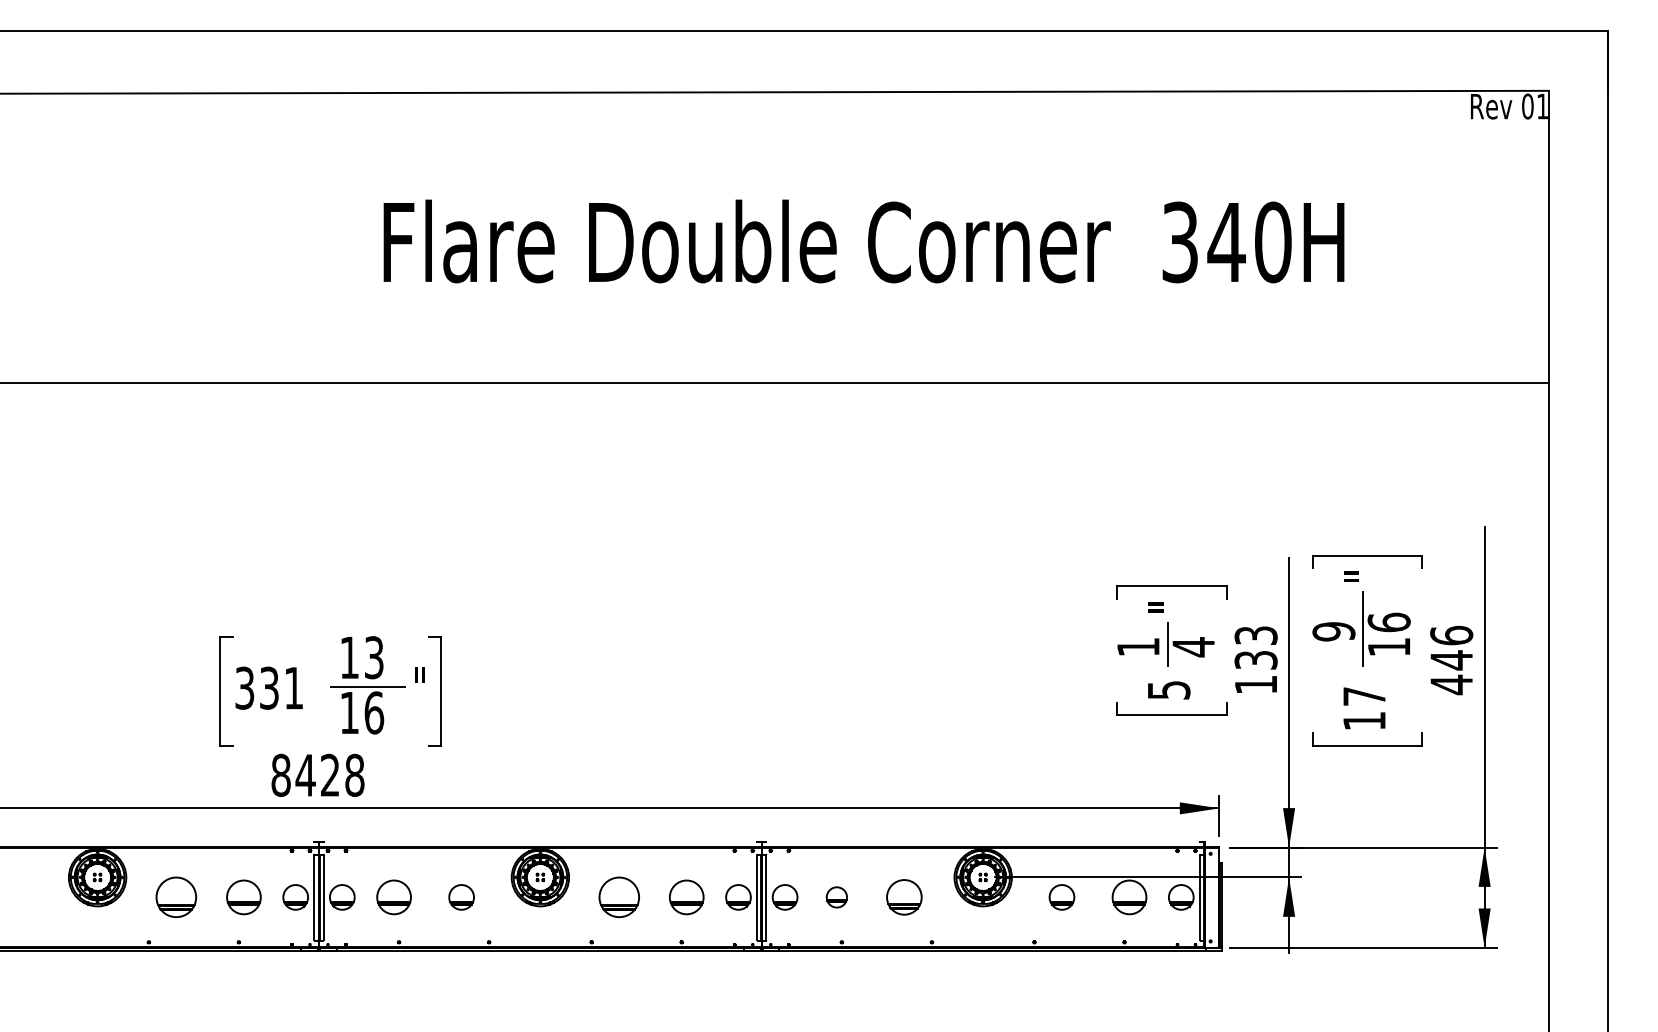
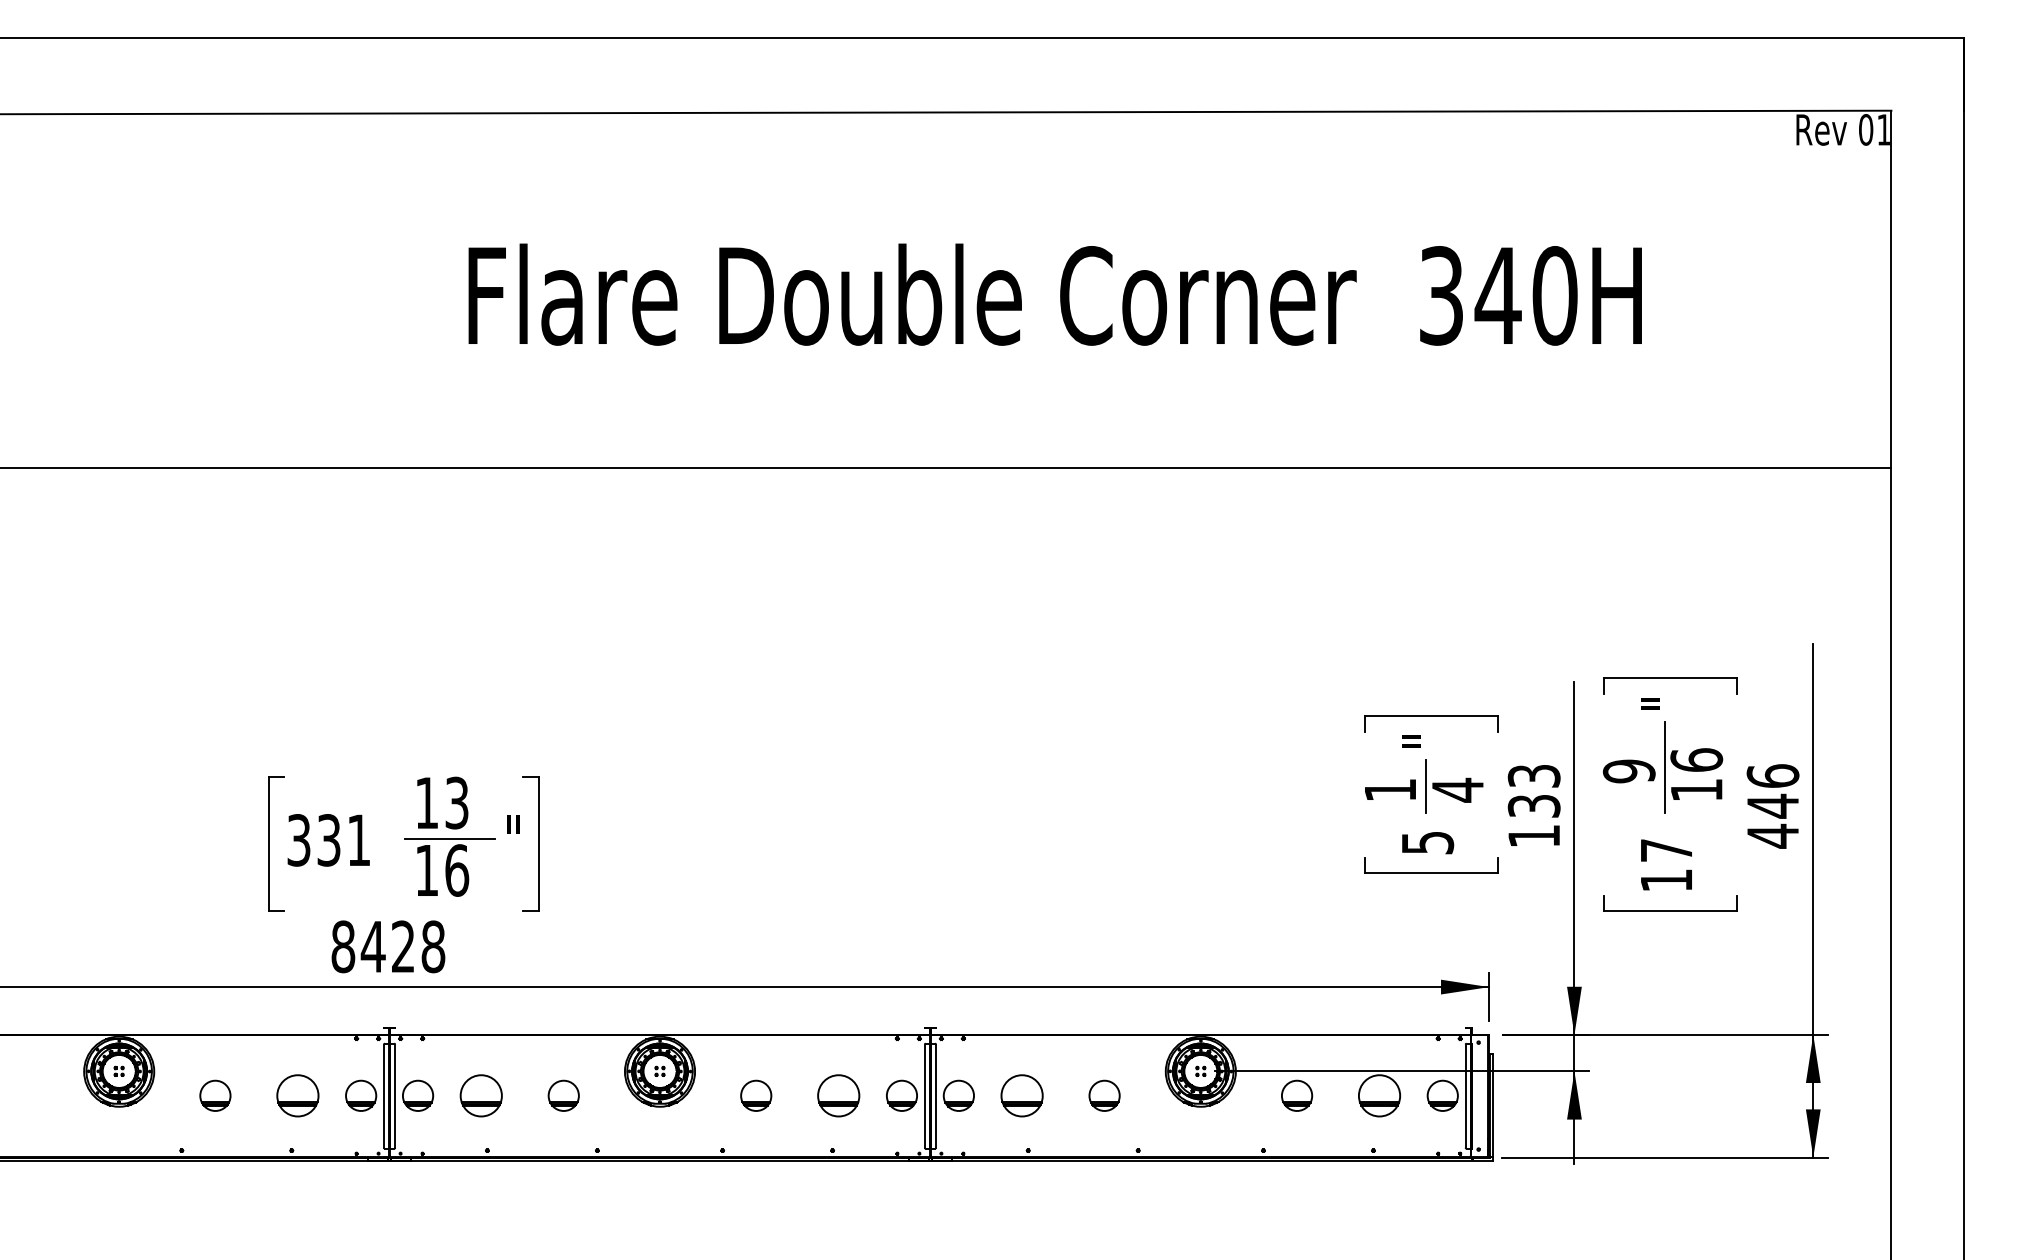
part: (176, 897) -> (215, 1095), size x0.62
part: (618, 897) -> (755, 1095), size x0.62
part: (836, 897) -> (1021, 1095), size x1.67
part: (904, 897) -> (1104, 1095), size x0.71

